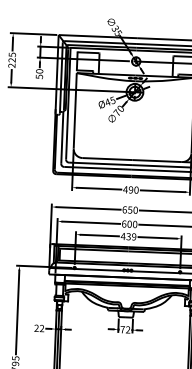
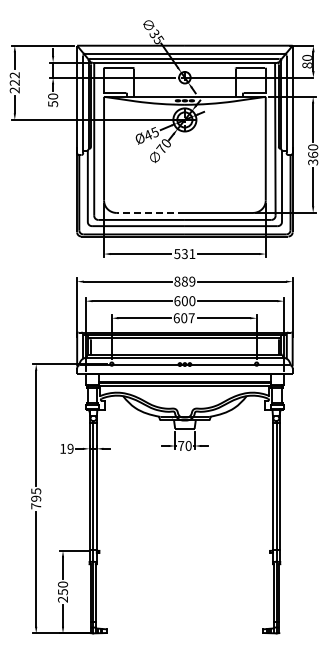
text: (12, 54) -> (14, 75), 225 -> 222
line: (107, 158) -> (150, 212), solid -> dashed
text: (130, 190) -> (184, 254), 490 -> 531
text: (129, 209) -> (184, 281), 650 -> 889
text: (128, 236) -> (183, 318), 439 -> 607
text: (39, 328) -> (66, 448), 22 -> 19
text: (128, 330) -> (188, 446), 72 -> 70

